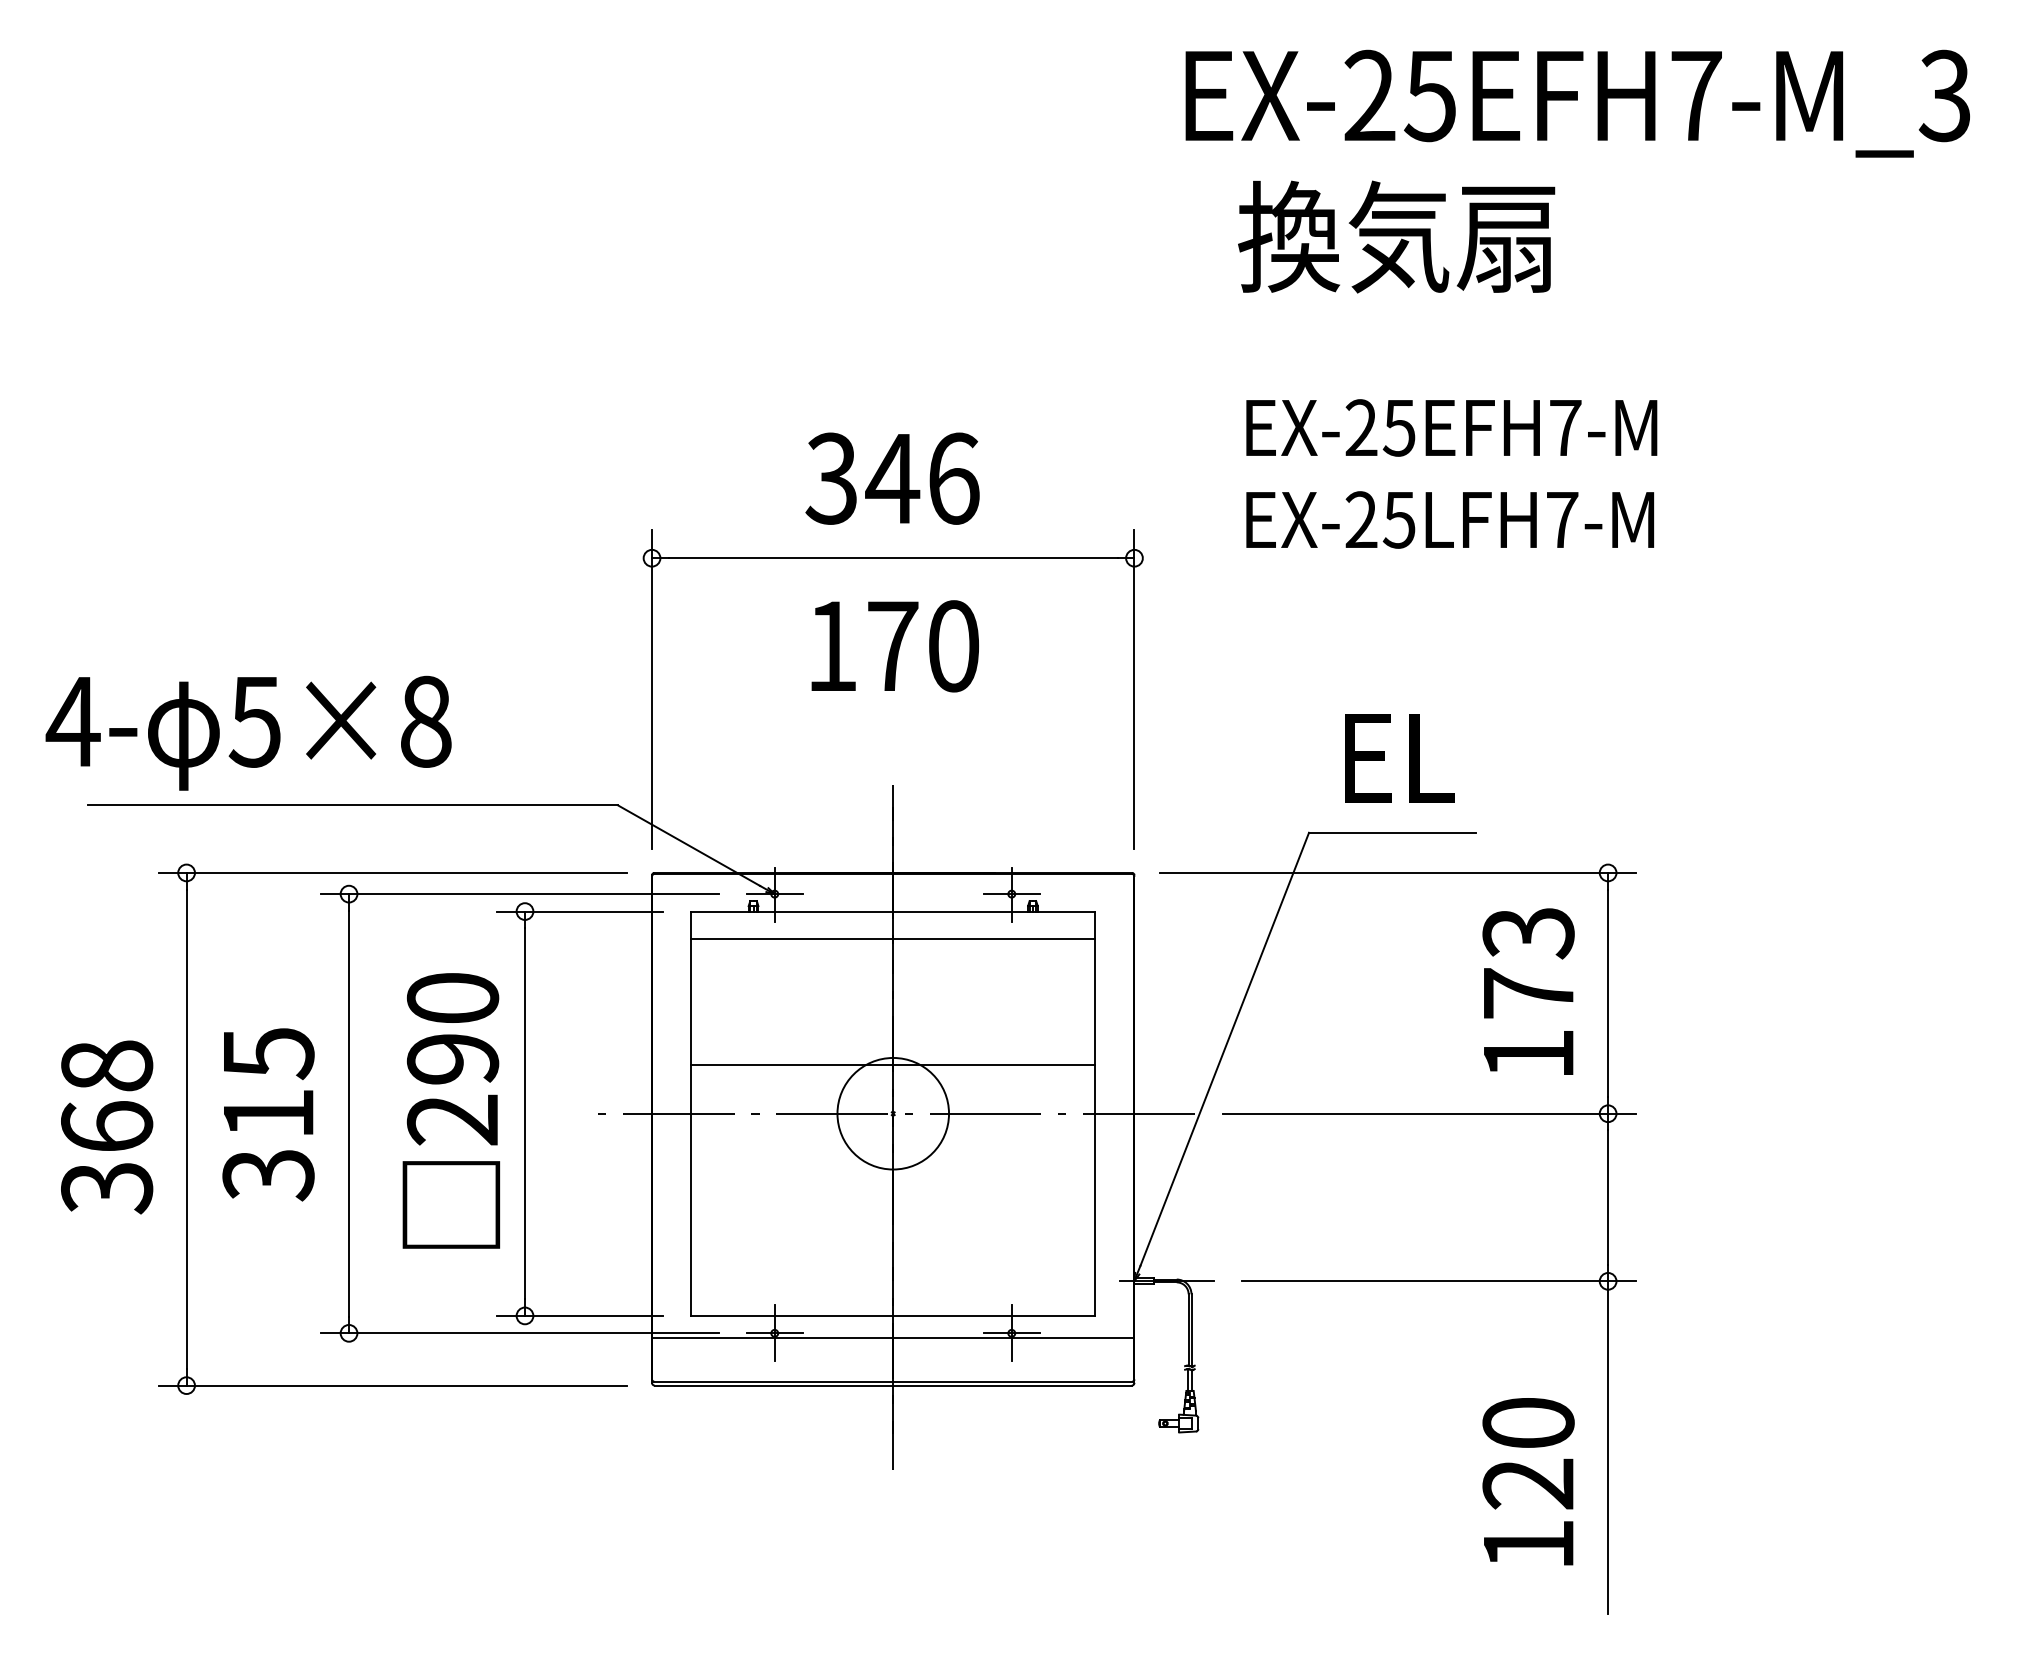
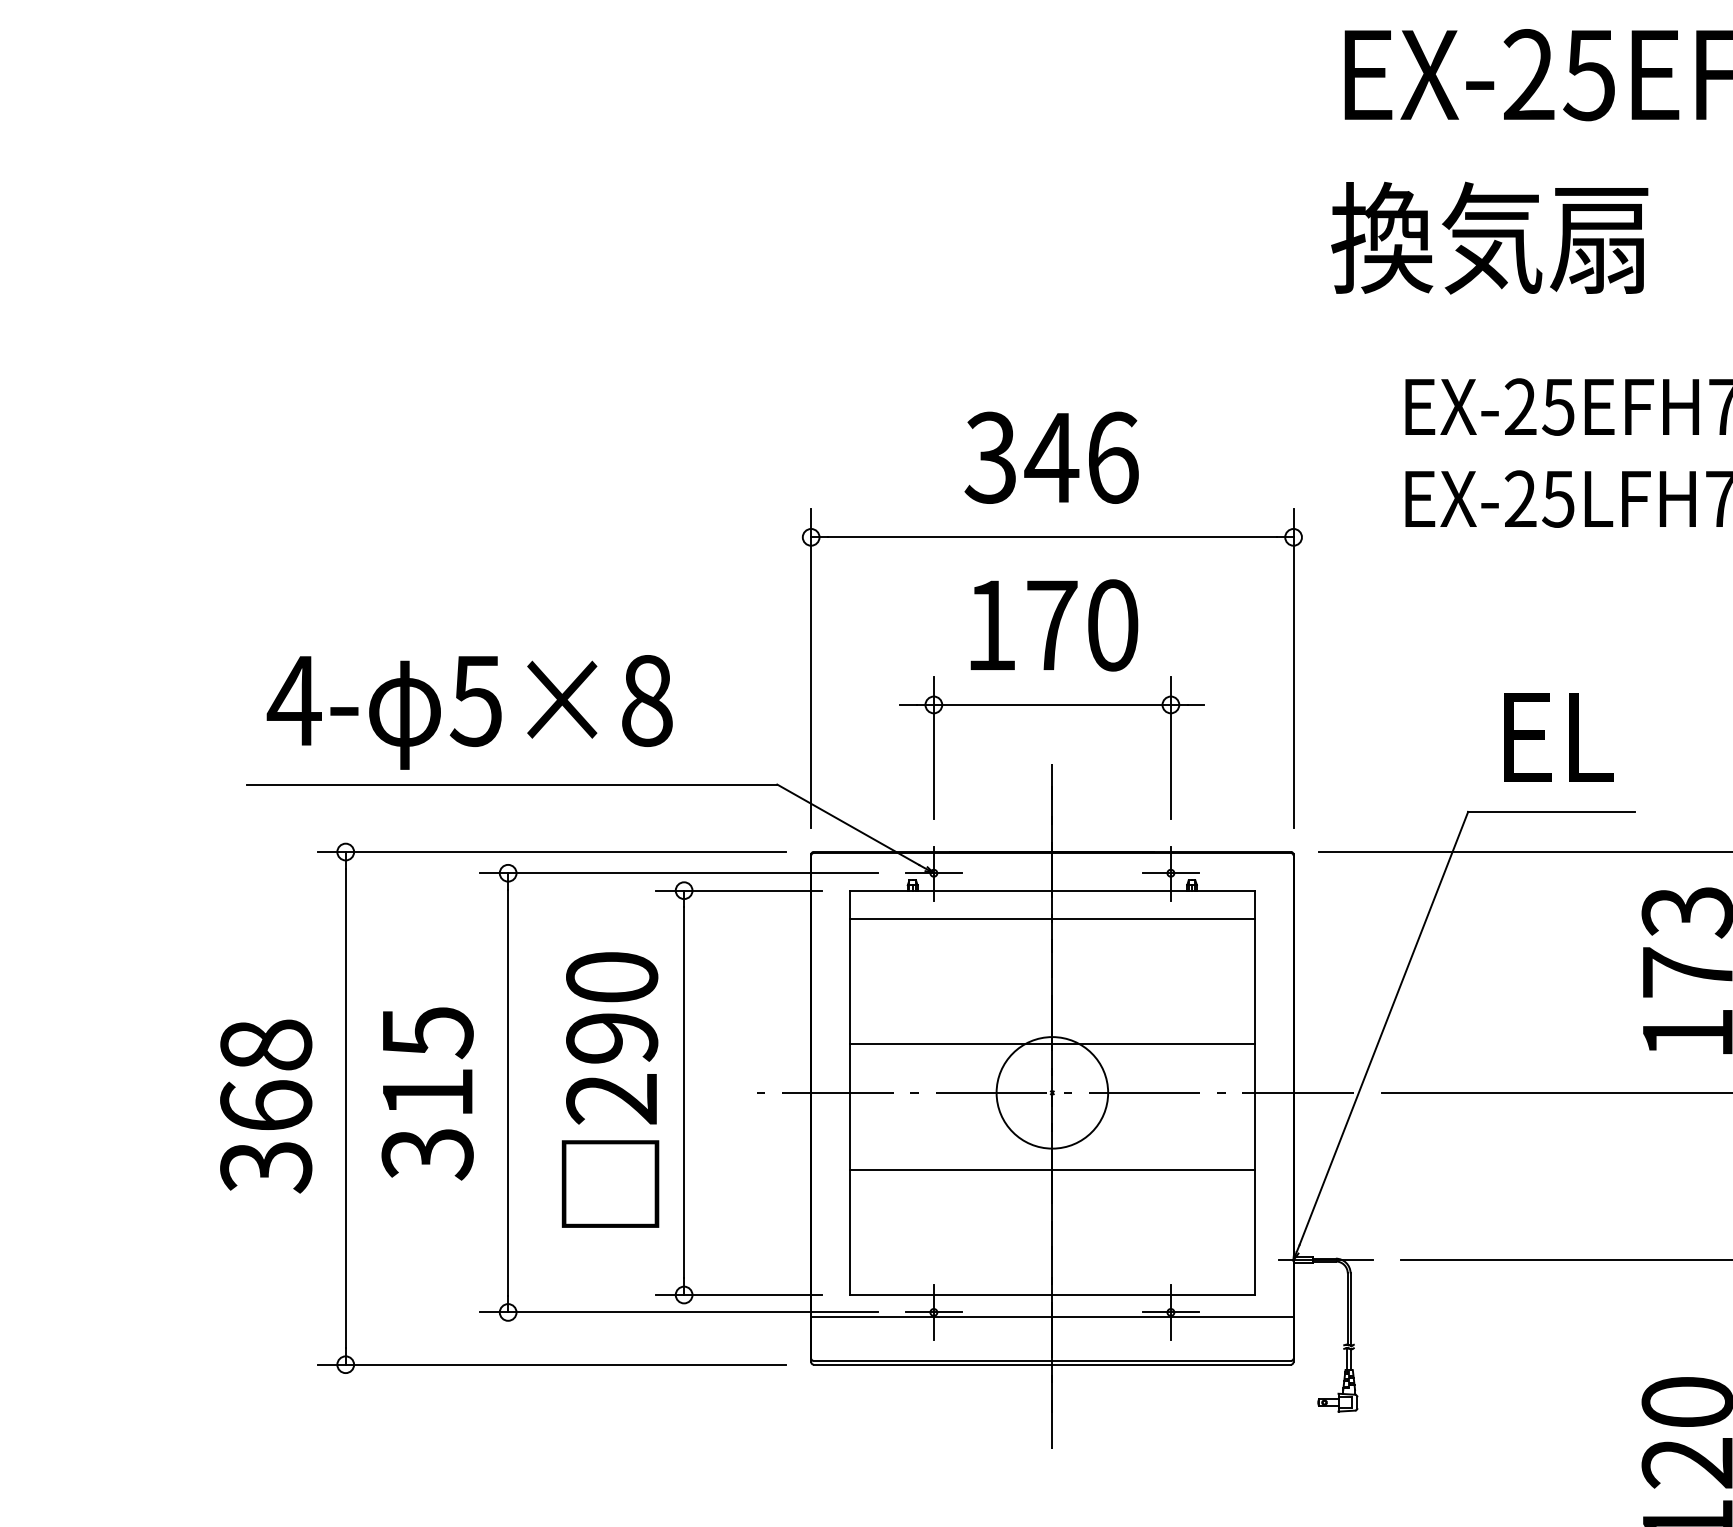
text: (1396, 236) -> (1489, 237), moved
part: (892, 726) -> (1051, 705), added
text: (248, 732) -> (469, 711), moved
line: (893, 1190) -> (1052, 1169), added

